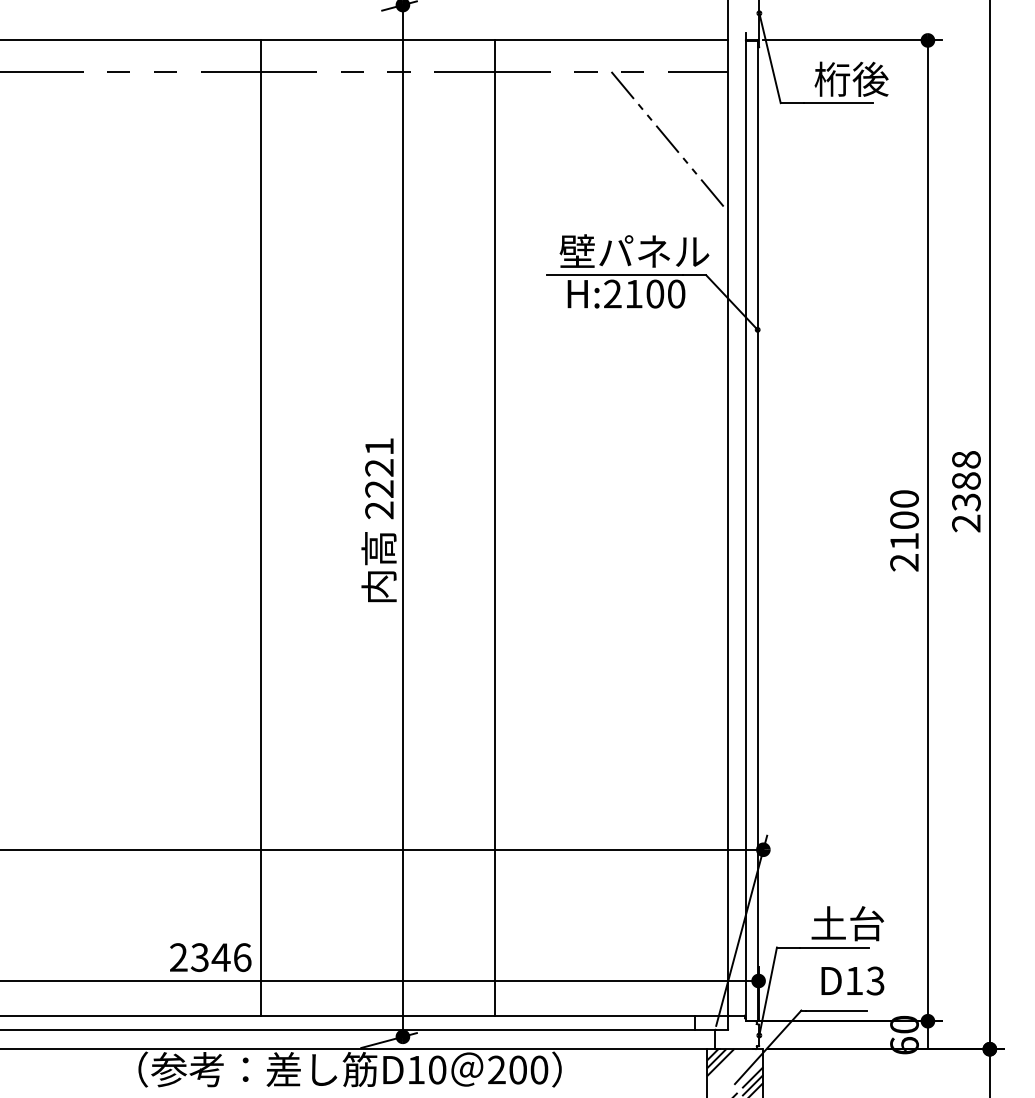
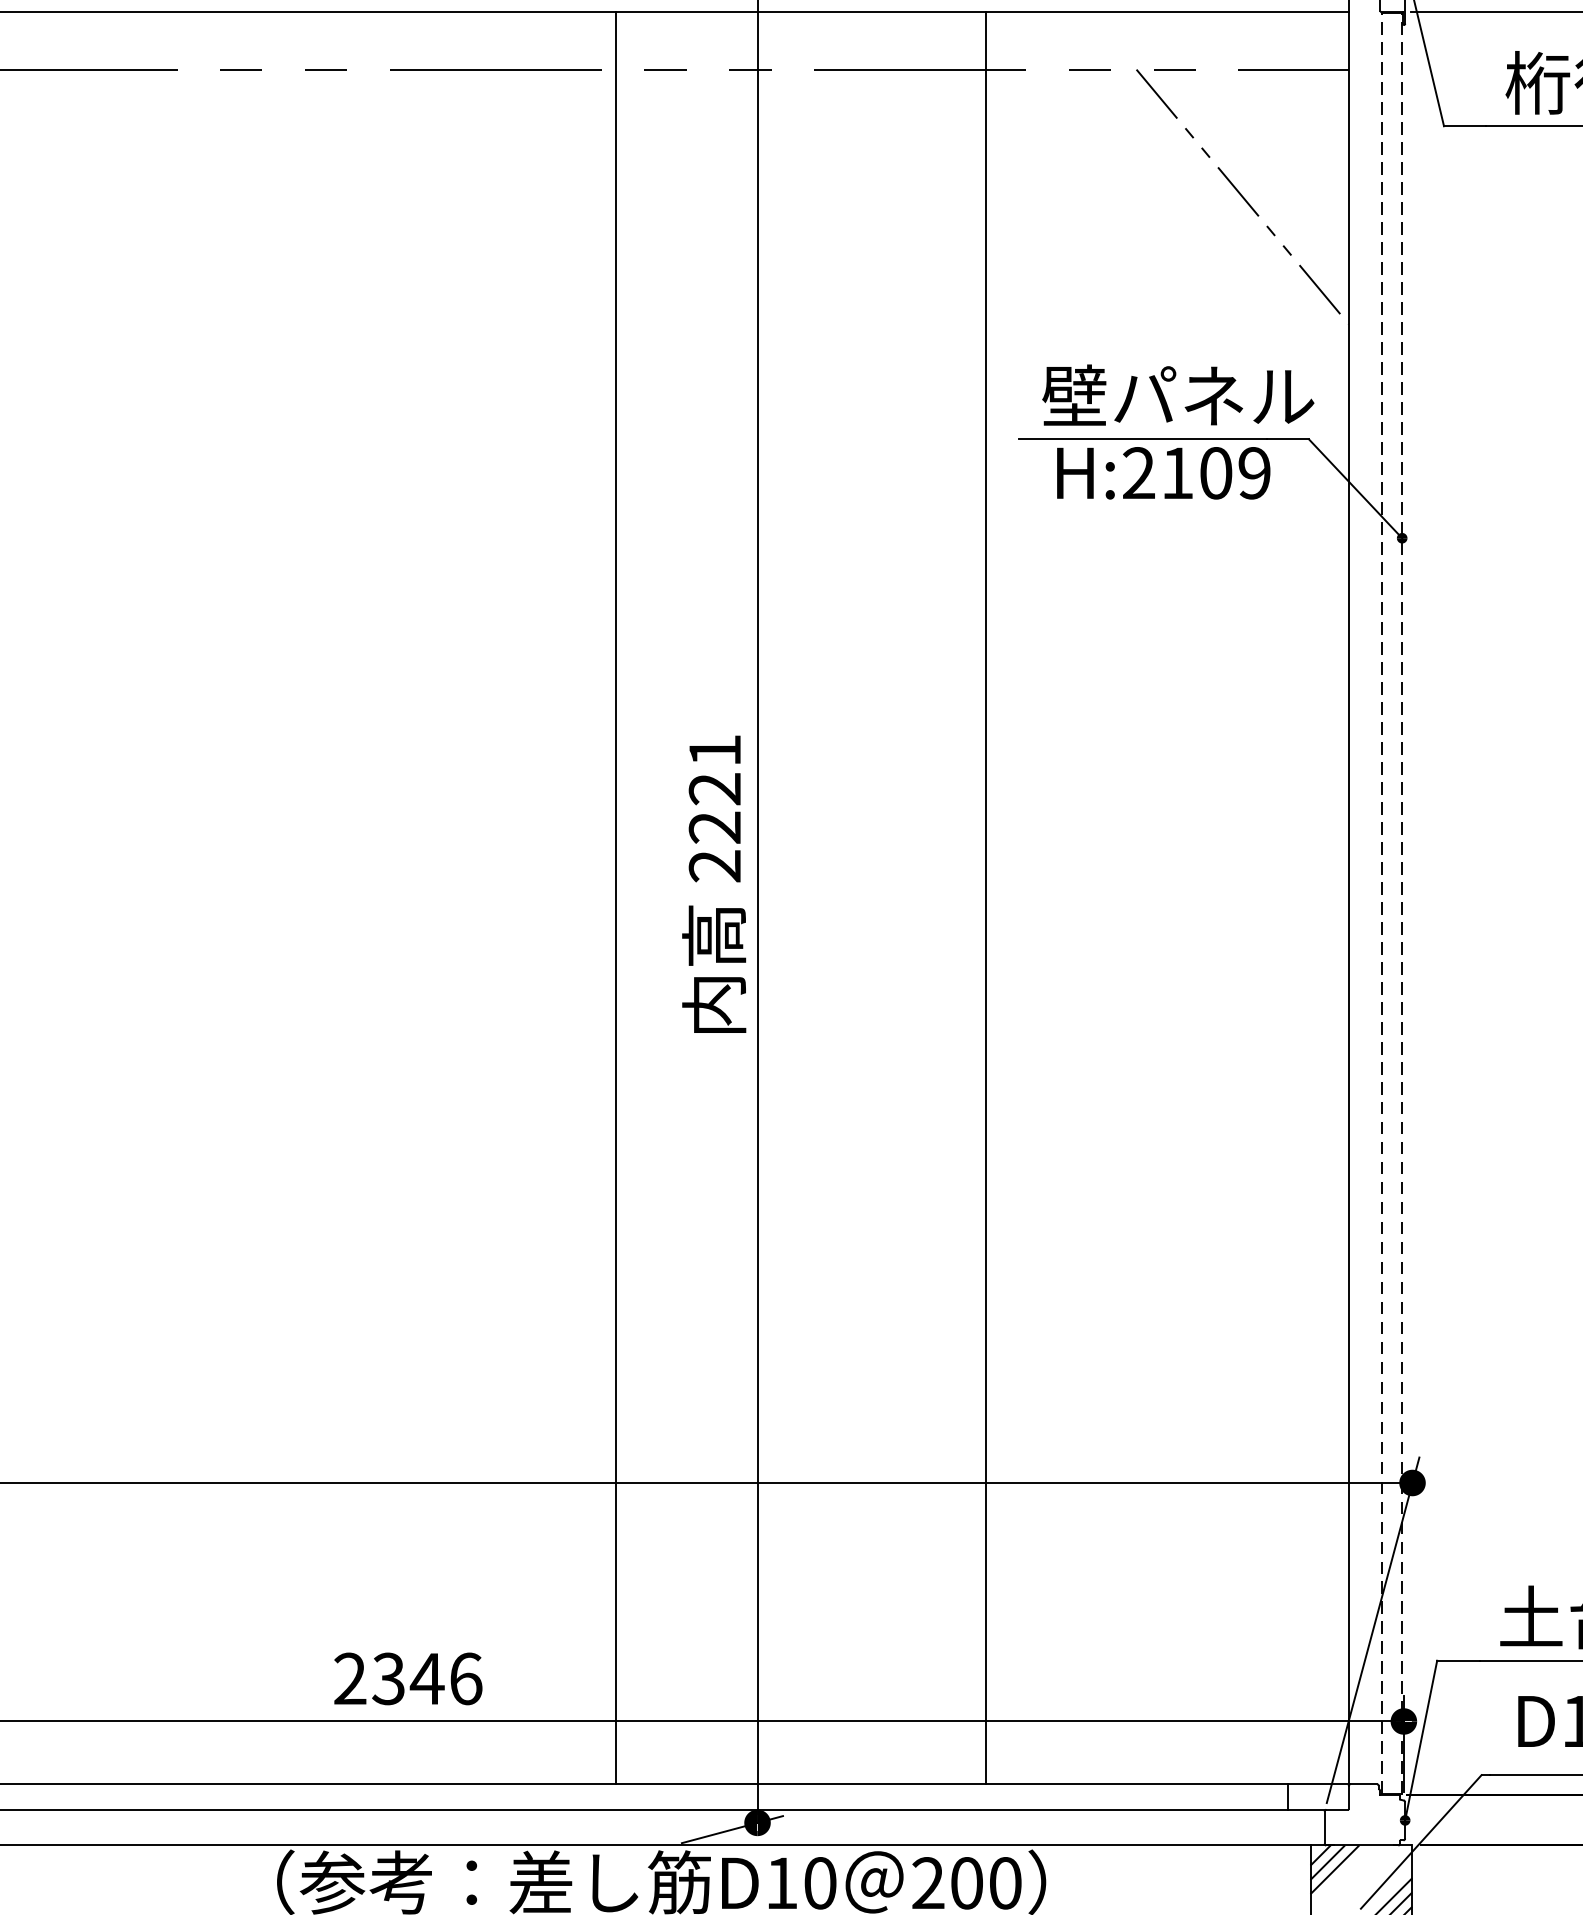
text: (676, 293) -> (1254, 472), H:2100 -> H:2109
line: (261, 527) -> (616, 897), moved
line: (494, 527) -> (985, 897), moved
line: (746, 530) -> (1381, 902), solid -> dashed
line: (757, 530) -> (1401, 902), solid -> dashed

